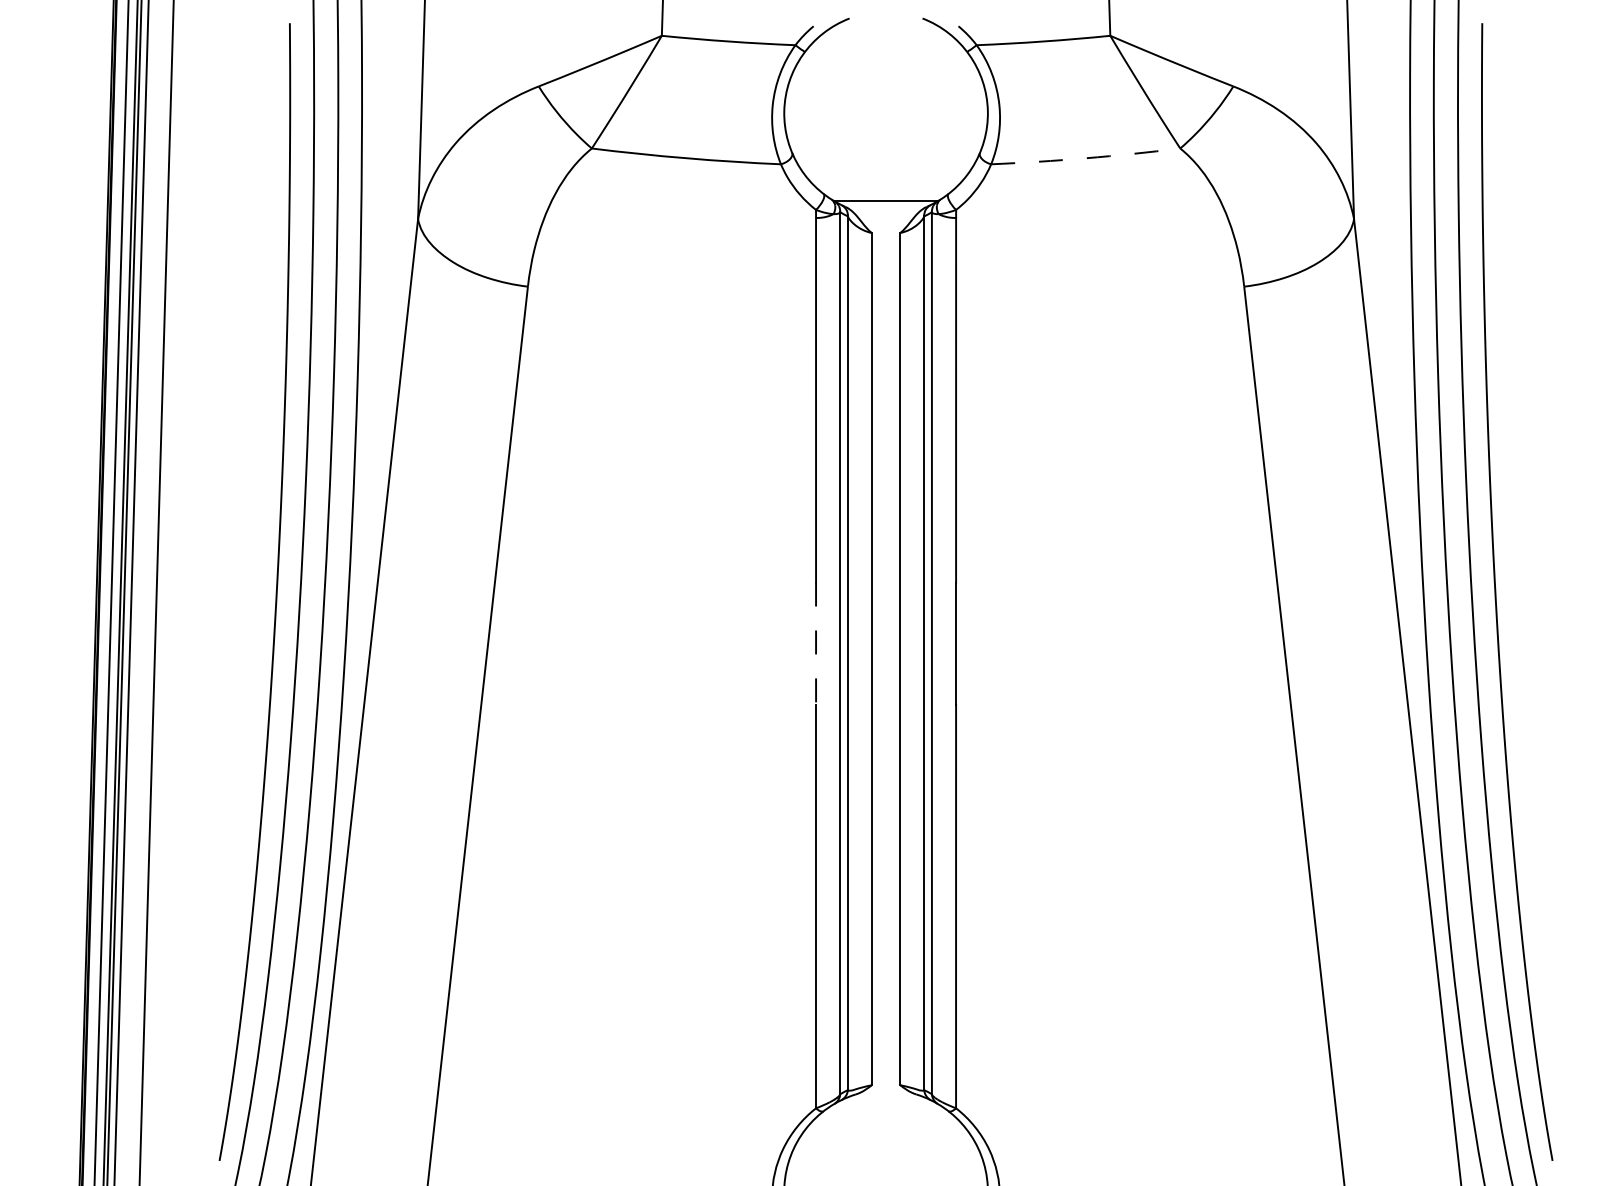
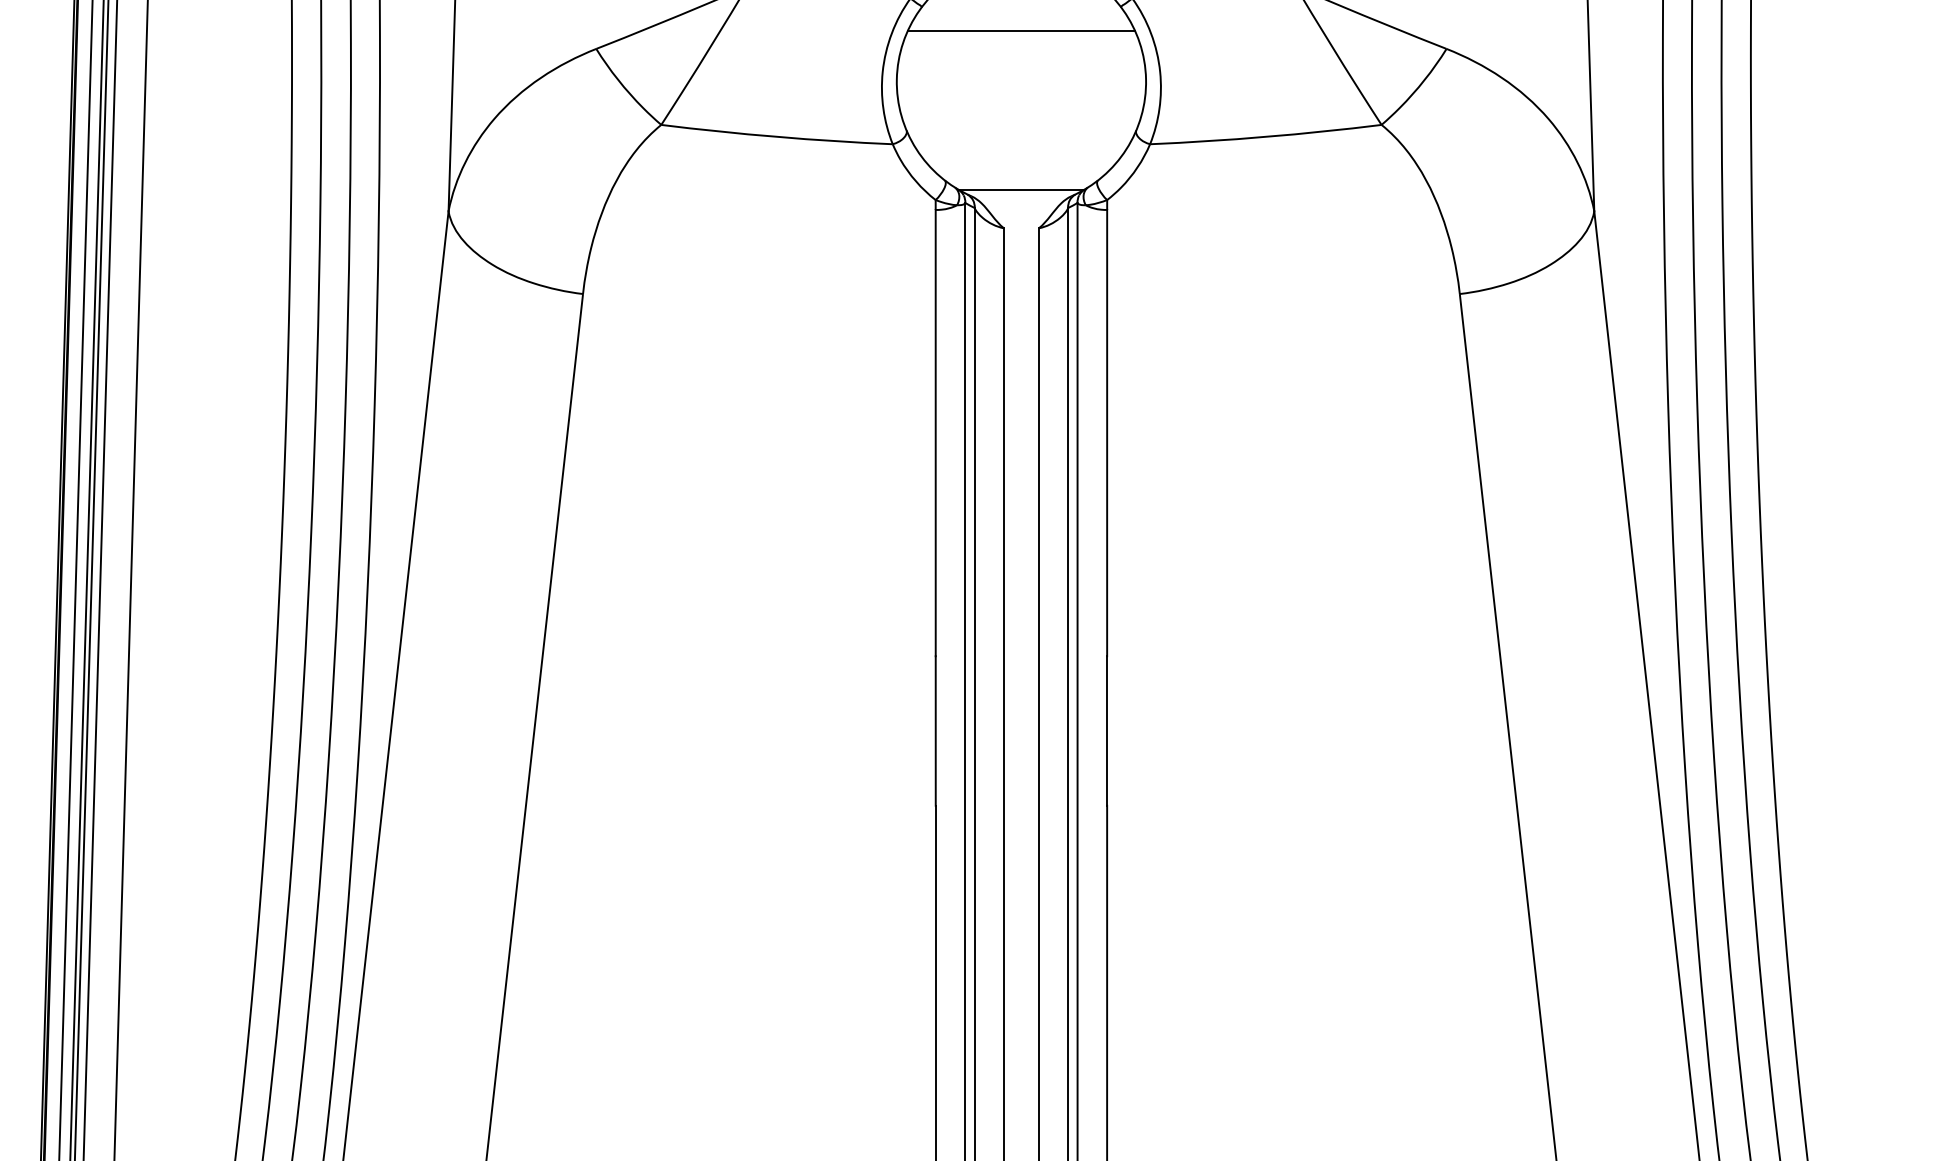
line: (885, 71) -> (1020, 30), added
arc: (1085, 158) -> (1265, 137), dashed -> solid
line: (816, 644) -> (936, 732), dashed -> solid

